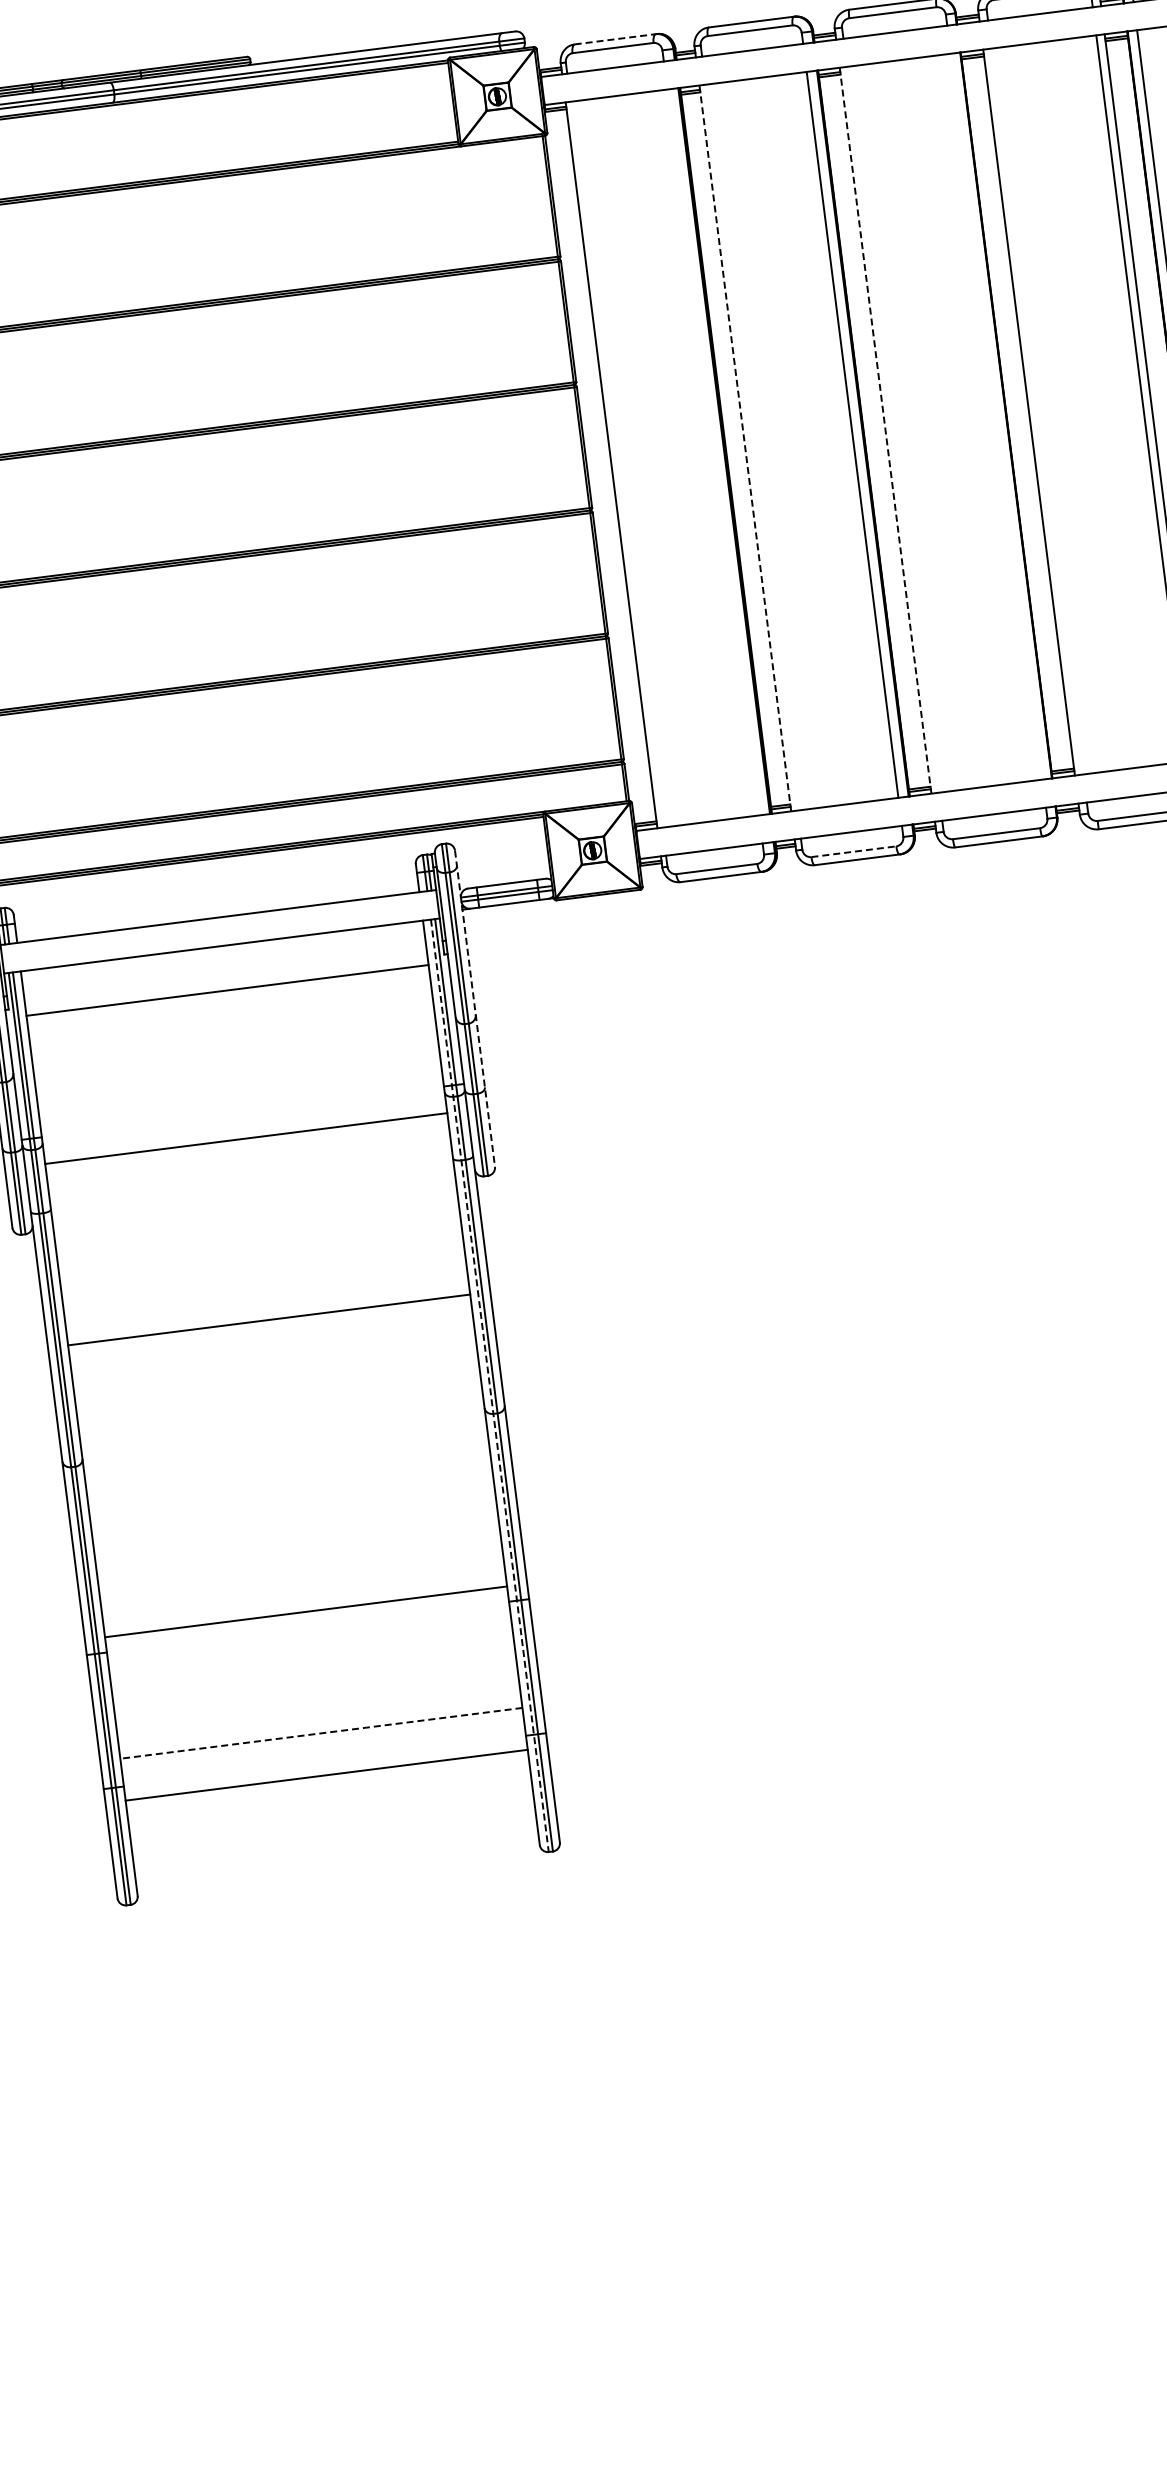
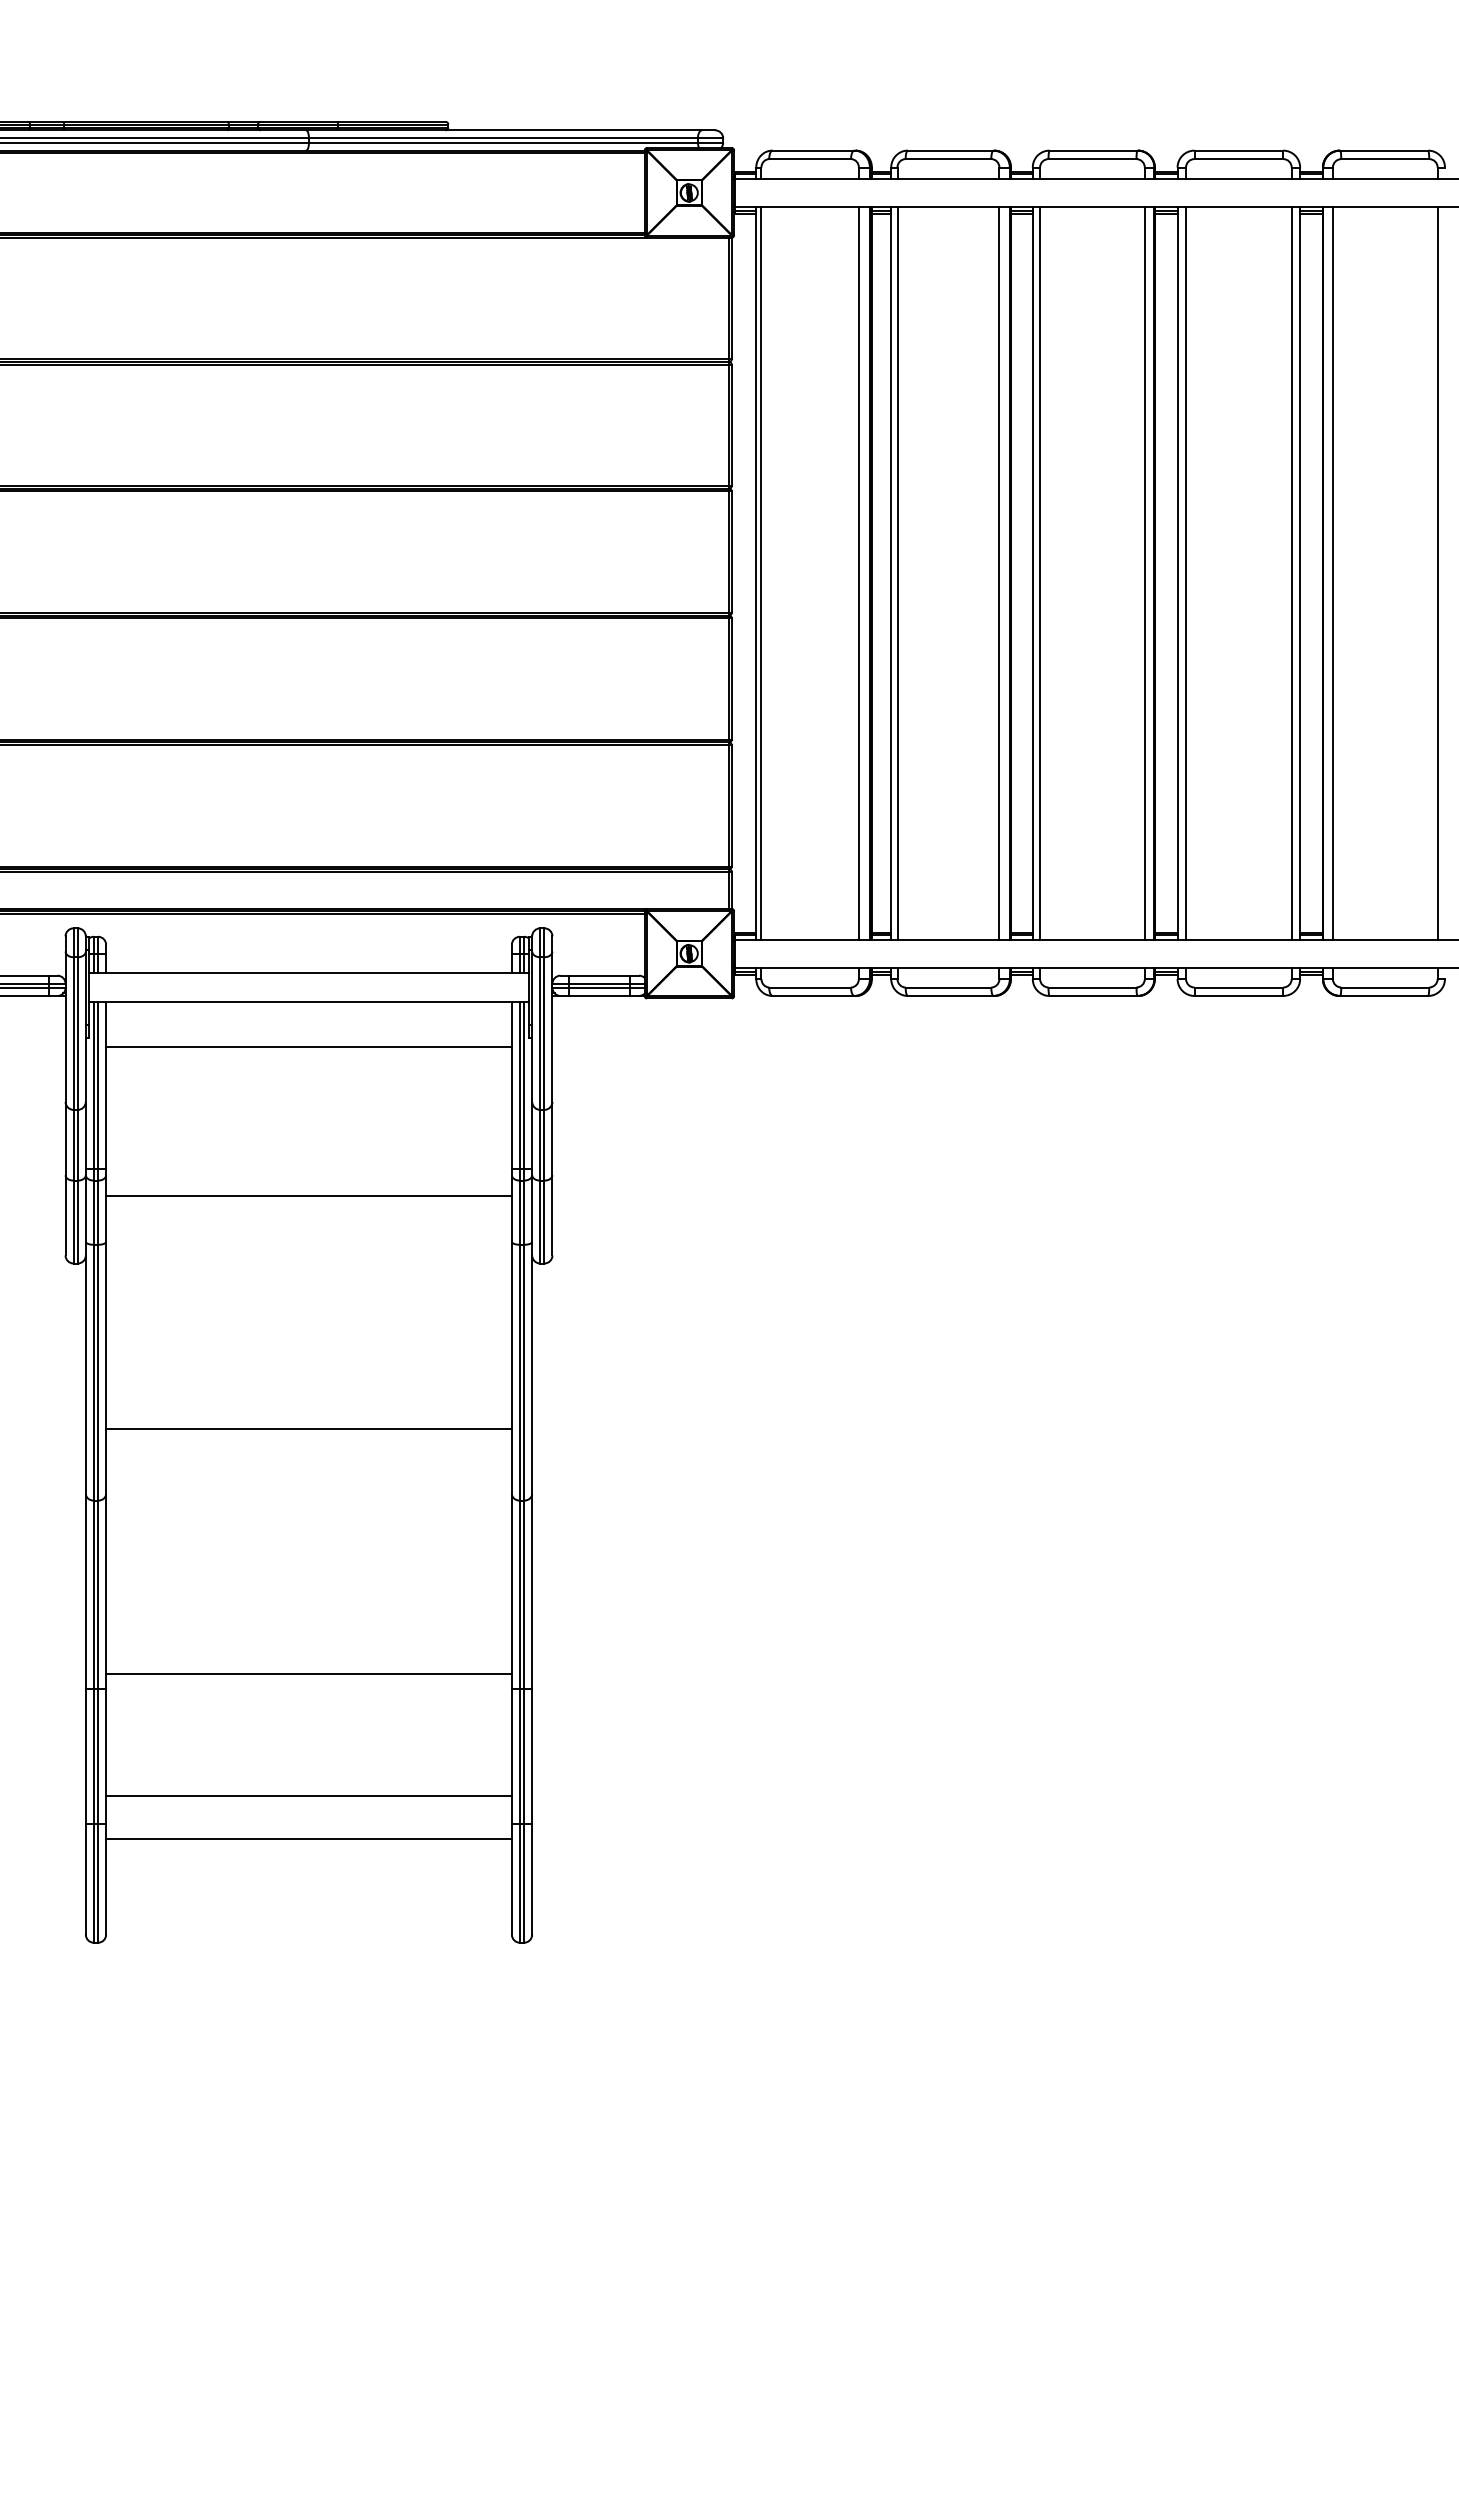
line: (616, 39) -> (814, 150), dashed -> solid
line: (1037, 411) -> (1186, 573), added
line: (996, 416) -> (1144, 573), added
line: (893, 429) -> (1040, 573), added
line: (885, 430) -> (1032, 573), dashed -> solid
line: (751, 447) -> (897, 573), added
line: (745, 448) -> (891, 573), dashed -> solid
line: (712, 452) -> (858, 573), added
line: (616, 464) -> (761, 573), added
line: (853, 851) -> (948, 987), dashed -> solid
line: (474, 1008) -> (552, 1095), dashed -> solid
line: (268, 1320) -> (308, 1429), moved
line: (489, 1386) -> (519, 1472), dashed -> solid
line: (321, 1733) -> (309, 1796), dashed -> solid

